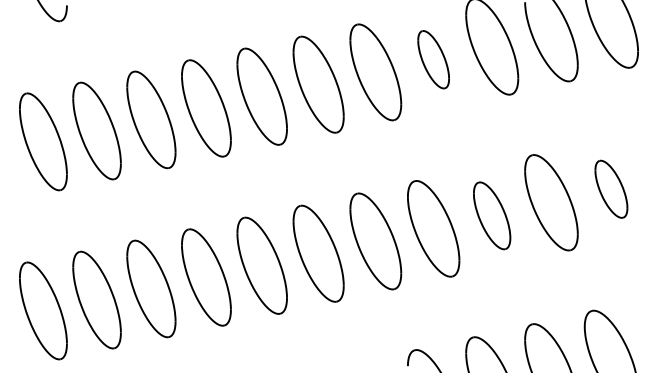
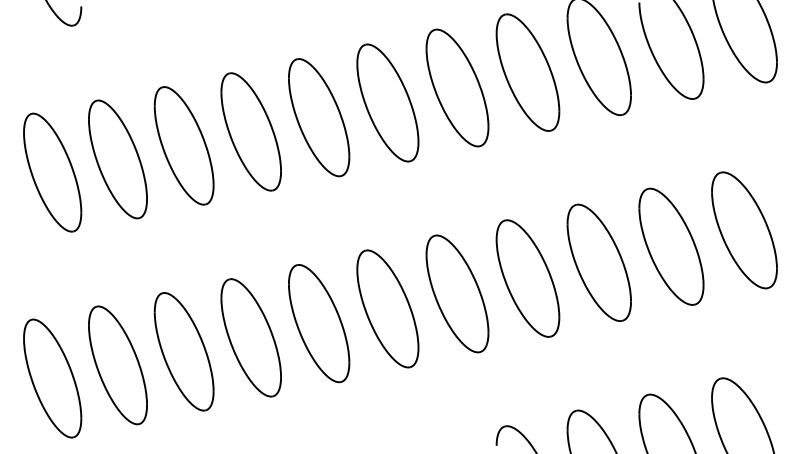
part: (433, 59) -> (527, 72), size x1.67
part: (611, 189) -> (744, 230), size x1.67
part: (491, 215) -> (598, 262), size x1.43

